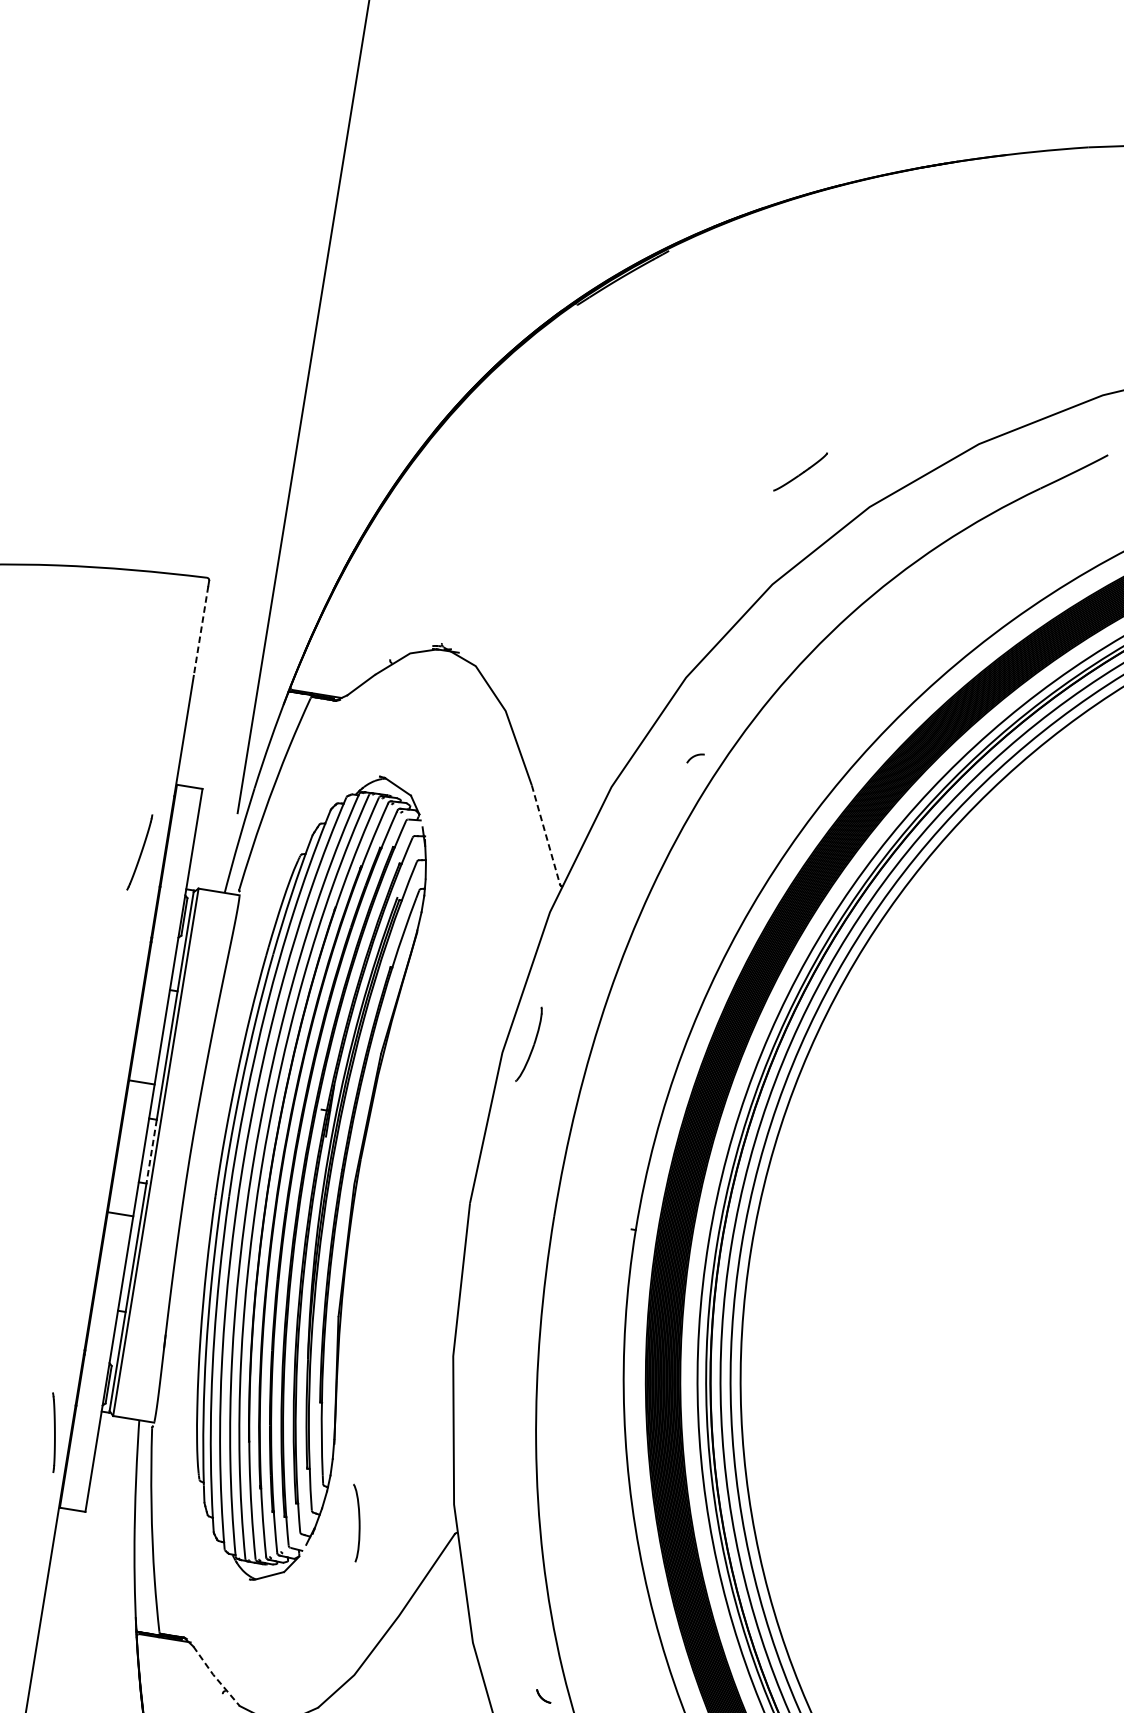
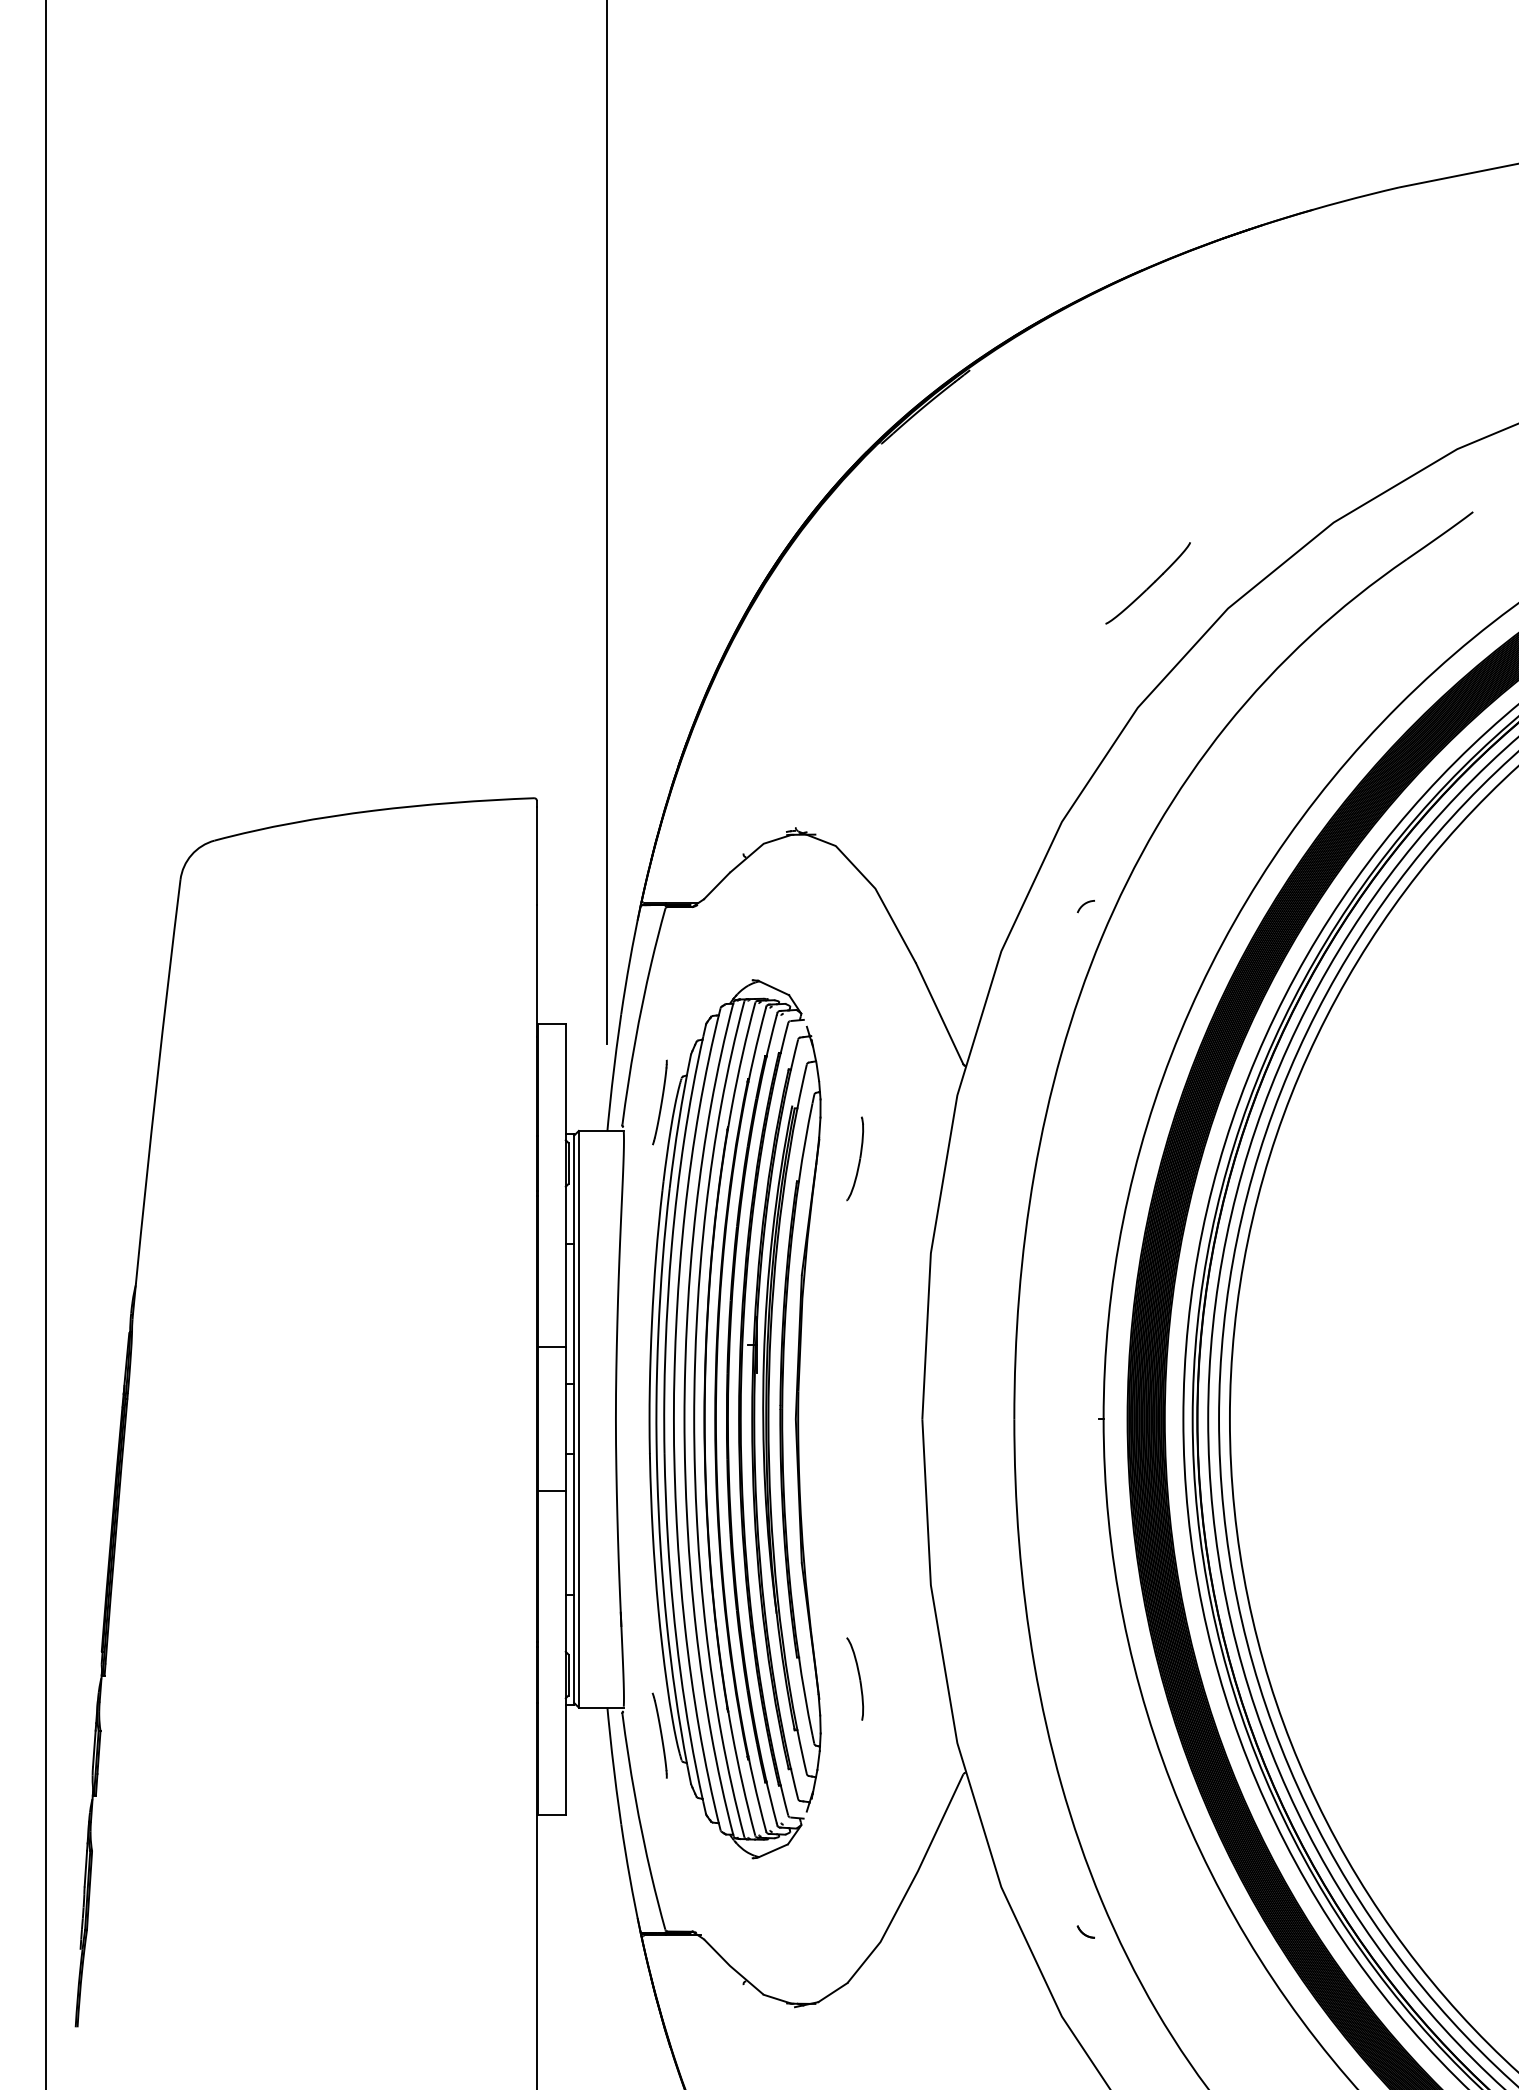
part: (799, 472) -> (1147, 583), size x1.67
line: (200, 631) -> (536, 856), dashed -> solid
line: (545, 834) -> (939, 1013), dashed -> solid
part: (139, 852) -> (659, 1102), moved
part: (529, 1044) -> (855, 1158), moved
line: (151, 1151) -> (574, 1419), dashed -> solid
part: (52, 1432) -> (659, 1735), moved
part: (355, 1522) -> (855, 1678), moved
line: (215, 1676) -> (732, 1967), dashed -> solid

